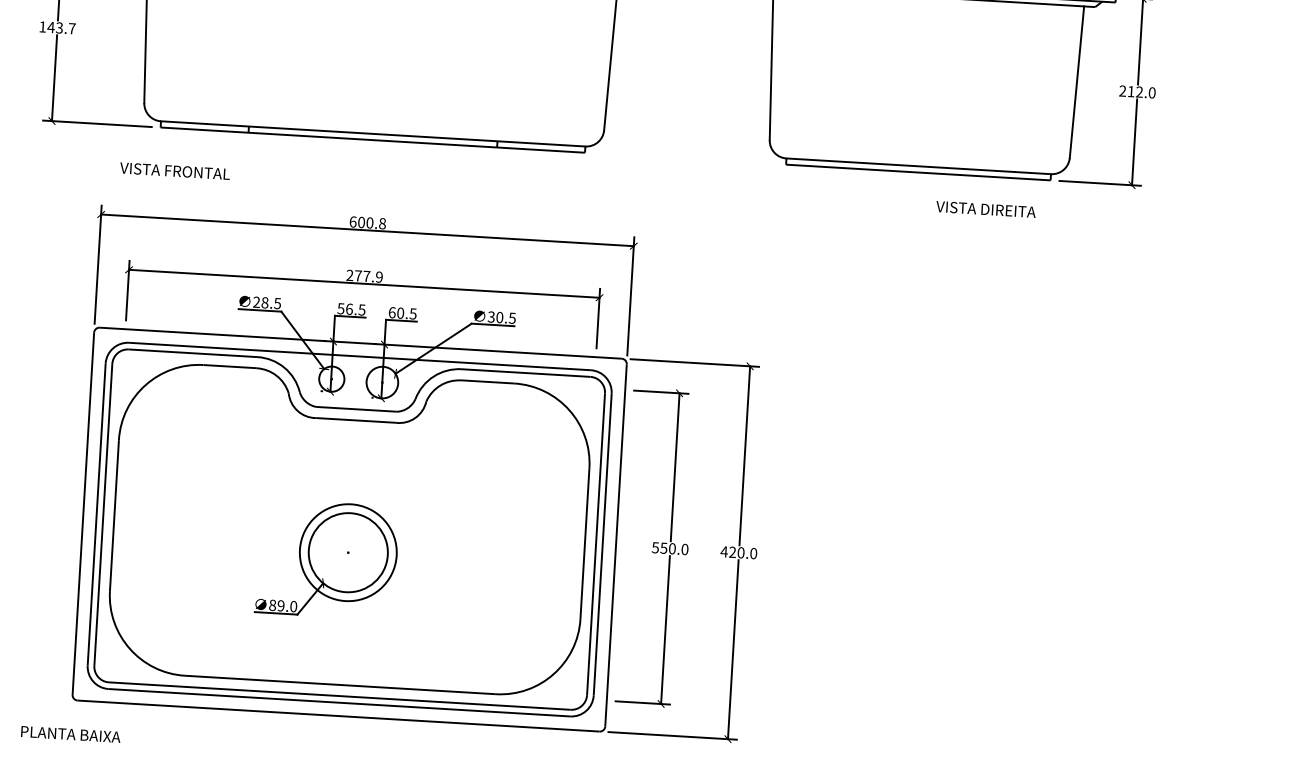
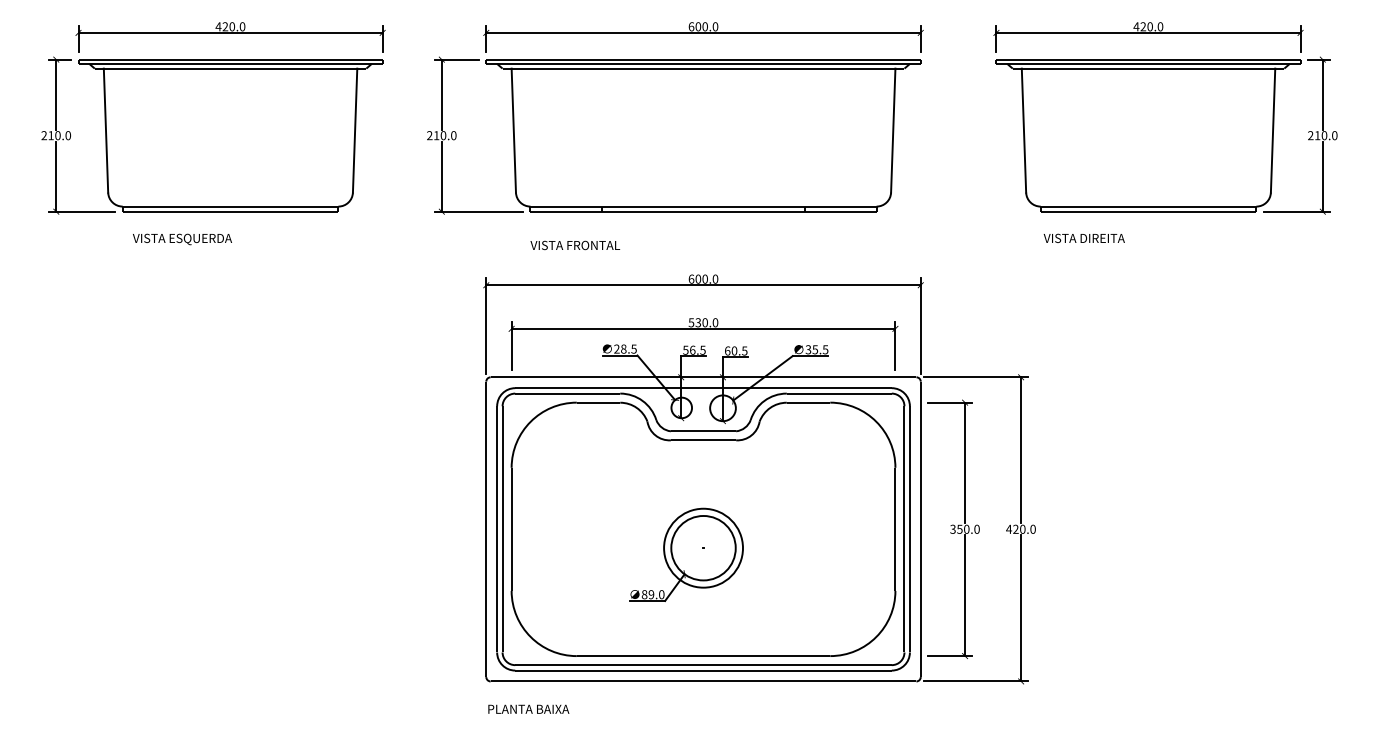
text: (57, 27) -> (441, 135), 143.7 -> 210.0
text: (1139, 91) -> (1324, 135), 212.0 -> 210.0
text: (175, 171) -> (575, 245), moved
text: (985, 208) -> (1083, 237), moved
text: (382, 224) -> (715, 279), 600.8 -> 600.0
text: (364, 276) -> (703, 322), 277.9 -> 530.0
text: (500, 317) -> (815, 349), 30.5 -> 35.5
text: (654, 546) -> (952, 528), 550.0 -> 350.0
text: (70, 733) -> (528, 708), moved

